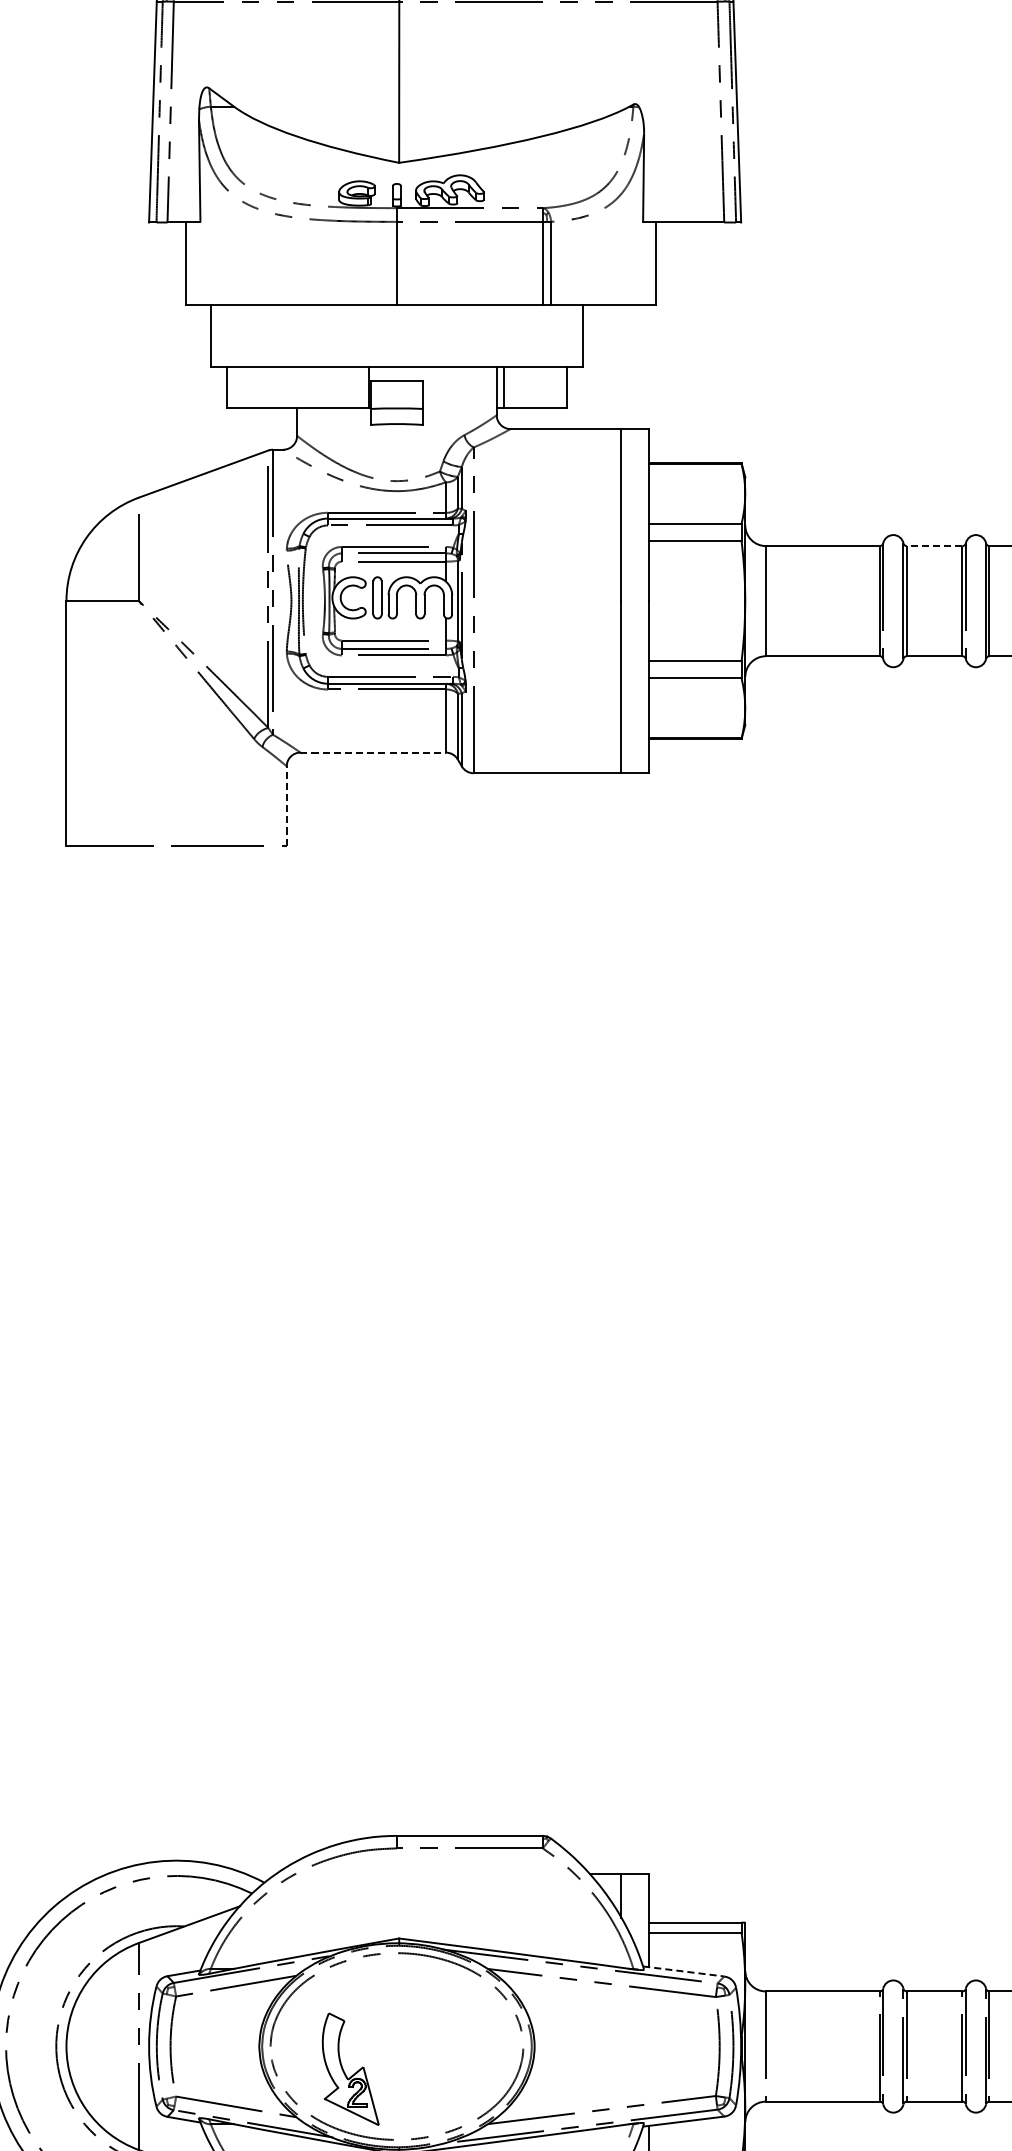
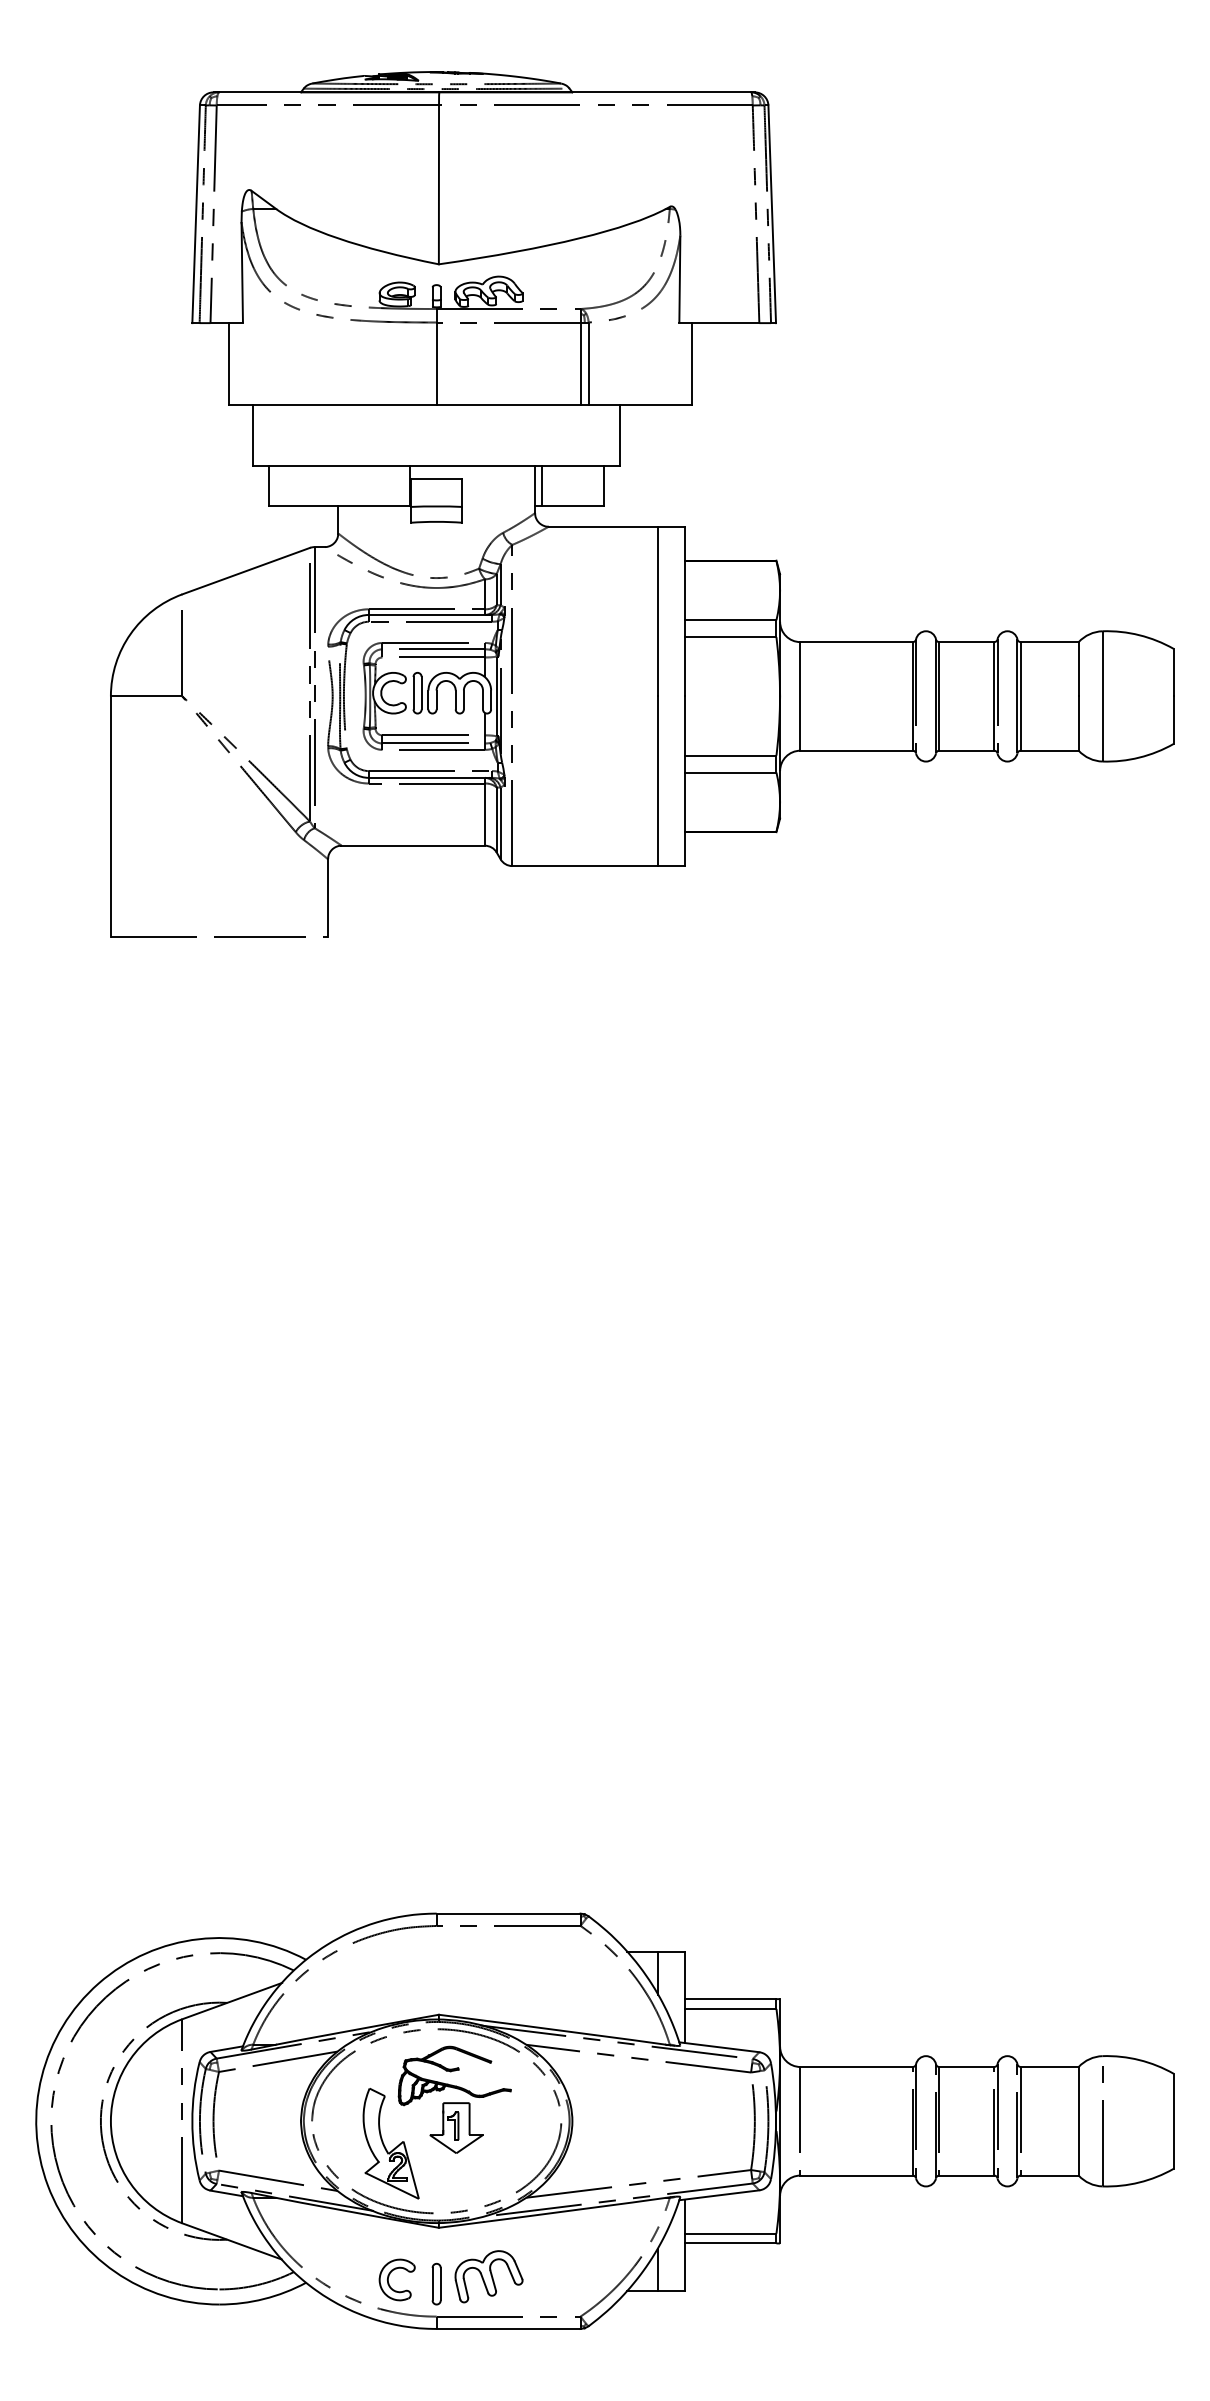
line: (934, 546) -> (966, 642), dashed -> solid
line: (373, 752) -> (413, 845), dashed -> solid
line: (287, 805) -> (328, 897), dashed -> solid
line: (683, 1971) -> (719, 2047), dashed -> solid
part: (415, 2024) -> (454, 2099), added

